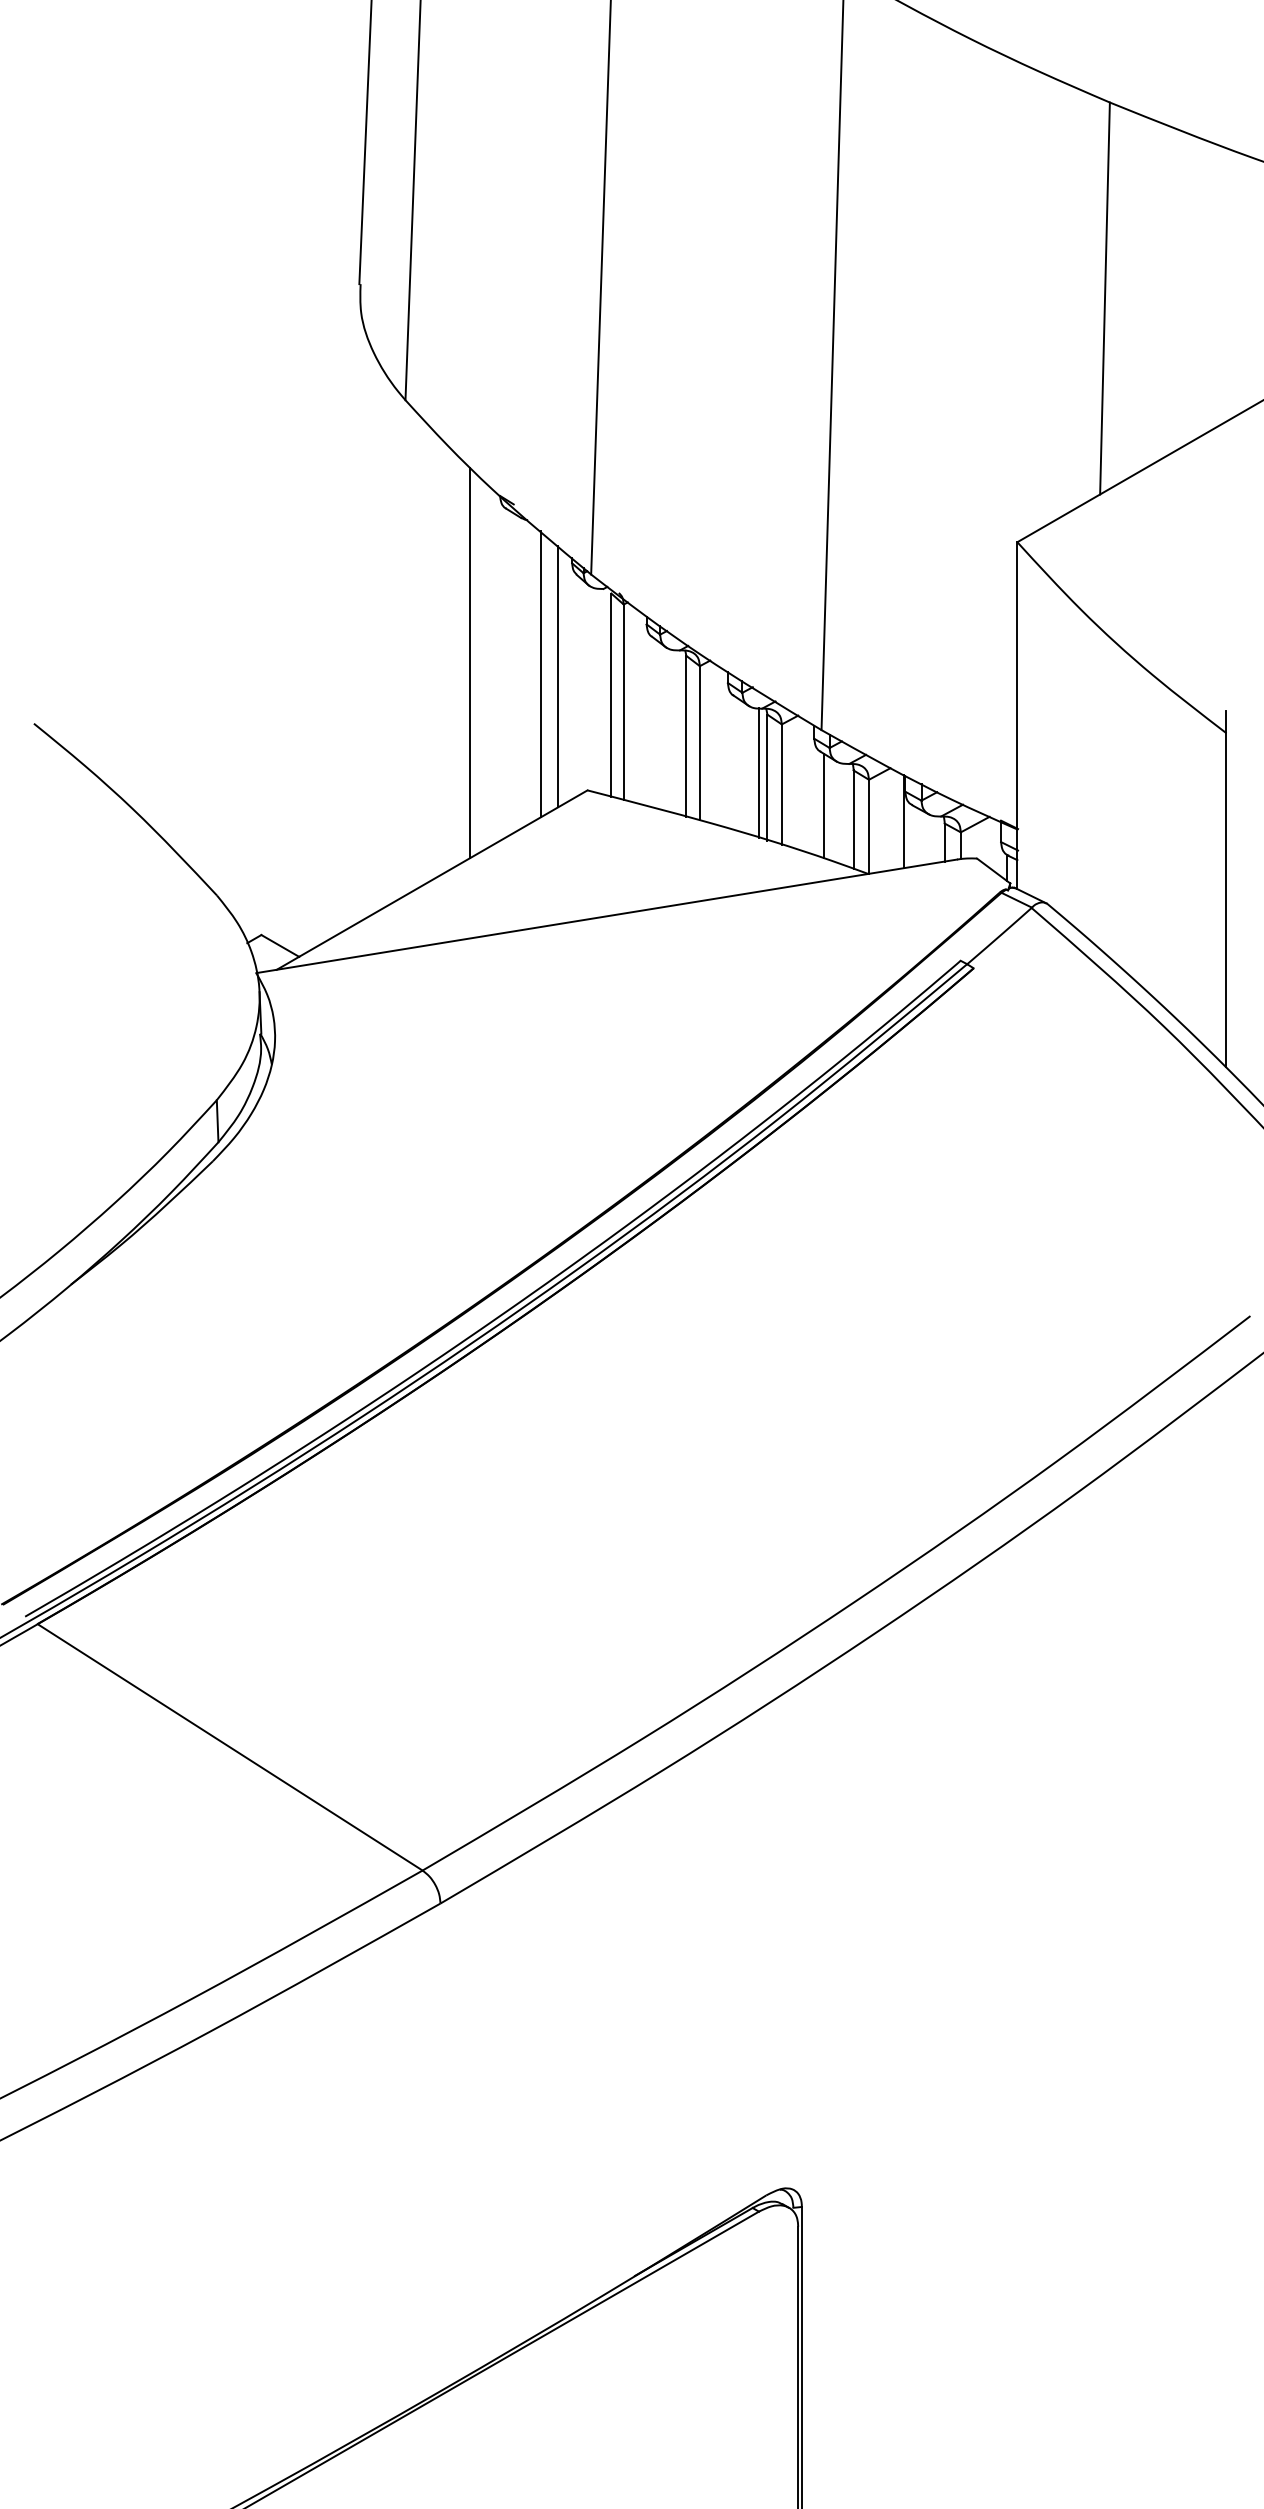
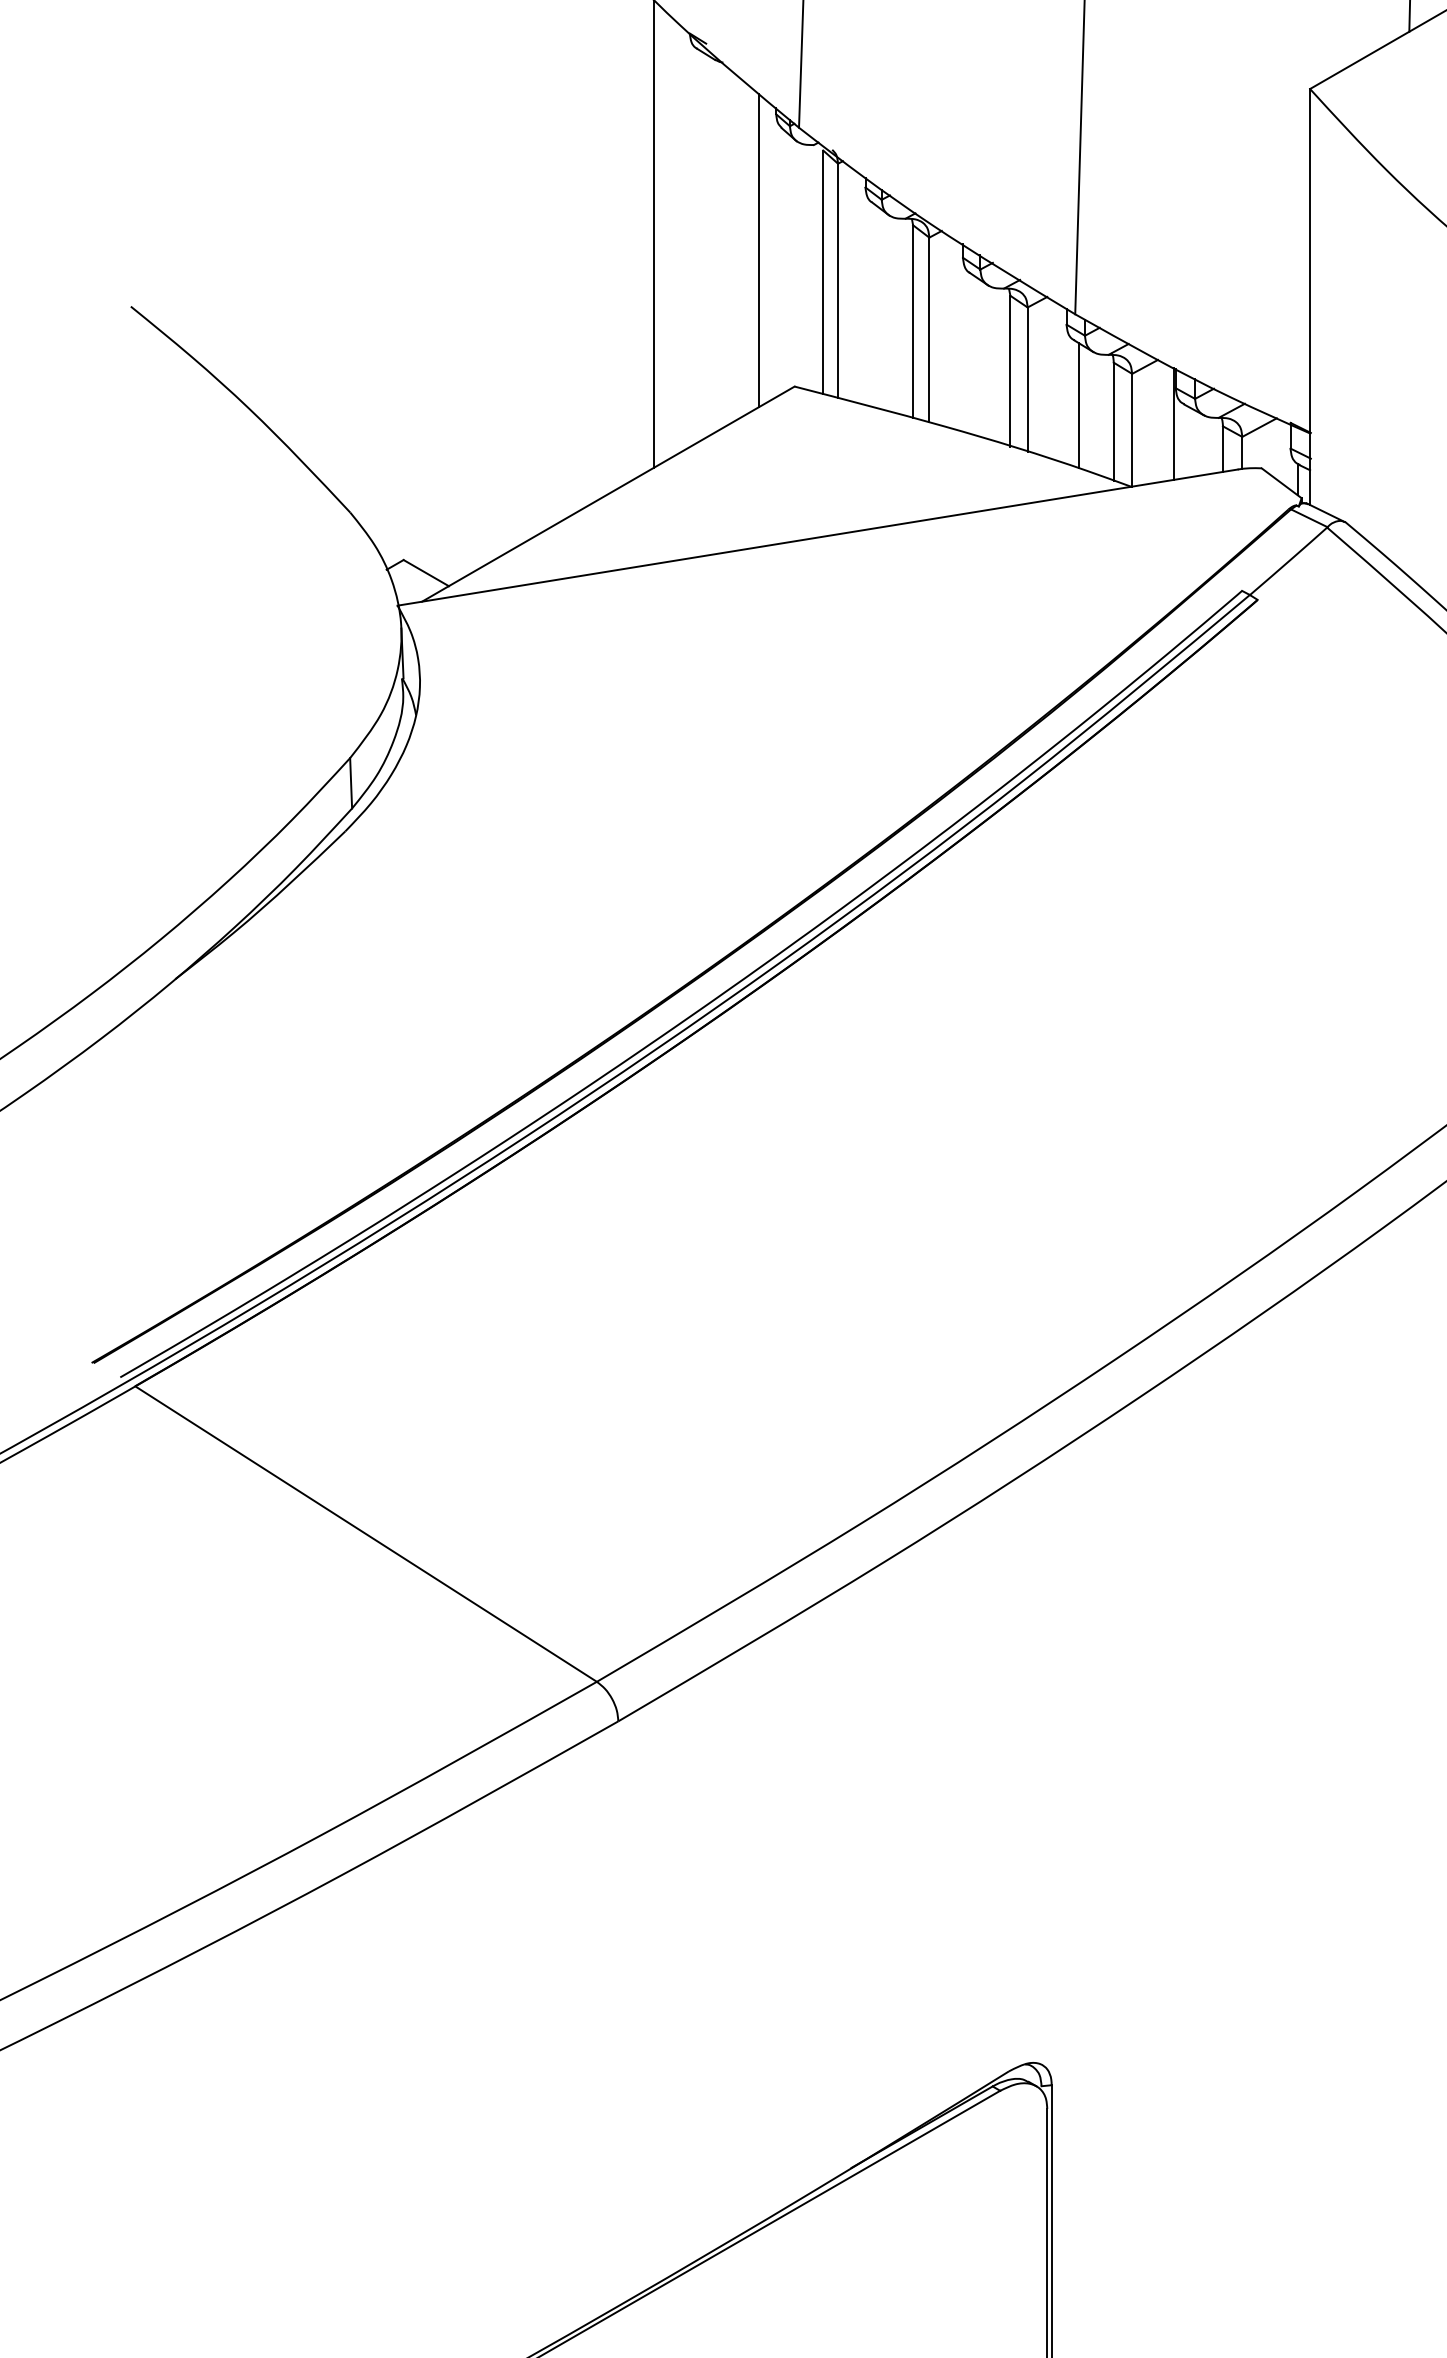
line: (540, 674) -> (738, 247), removed
line: (758, 772) -> (999, 365), removed

